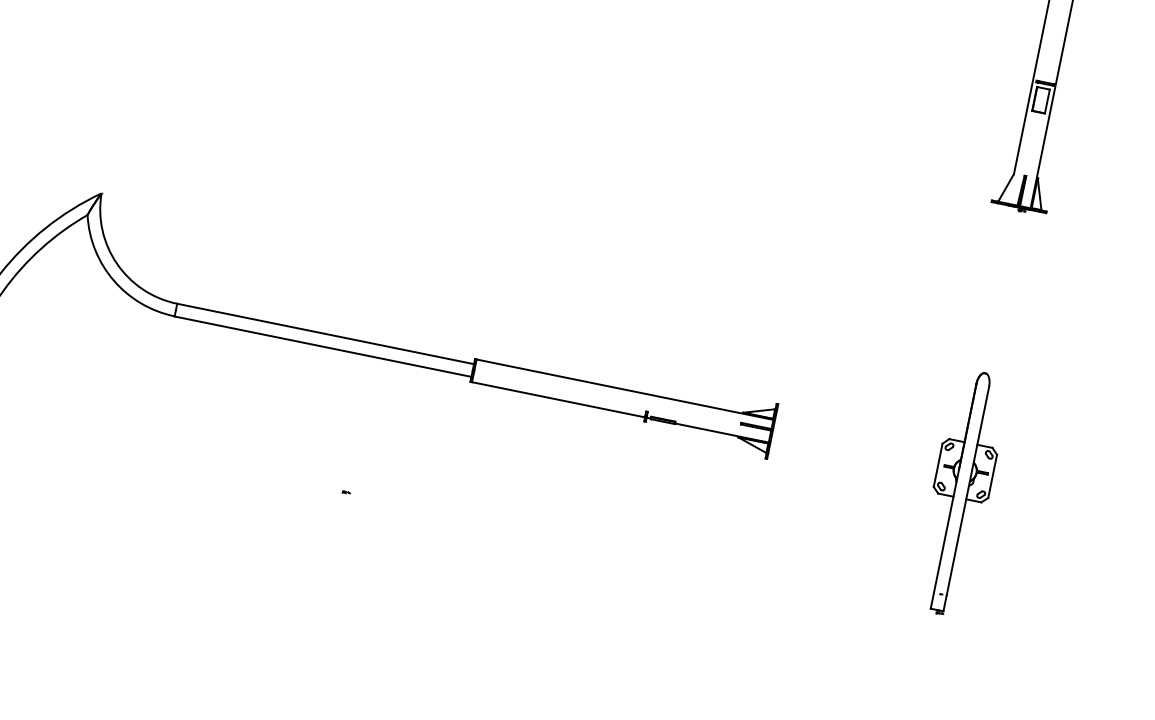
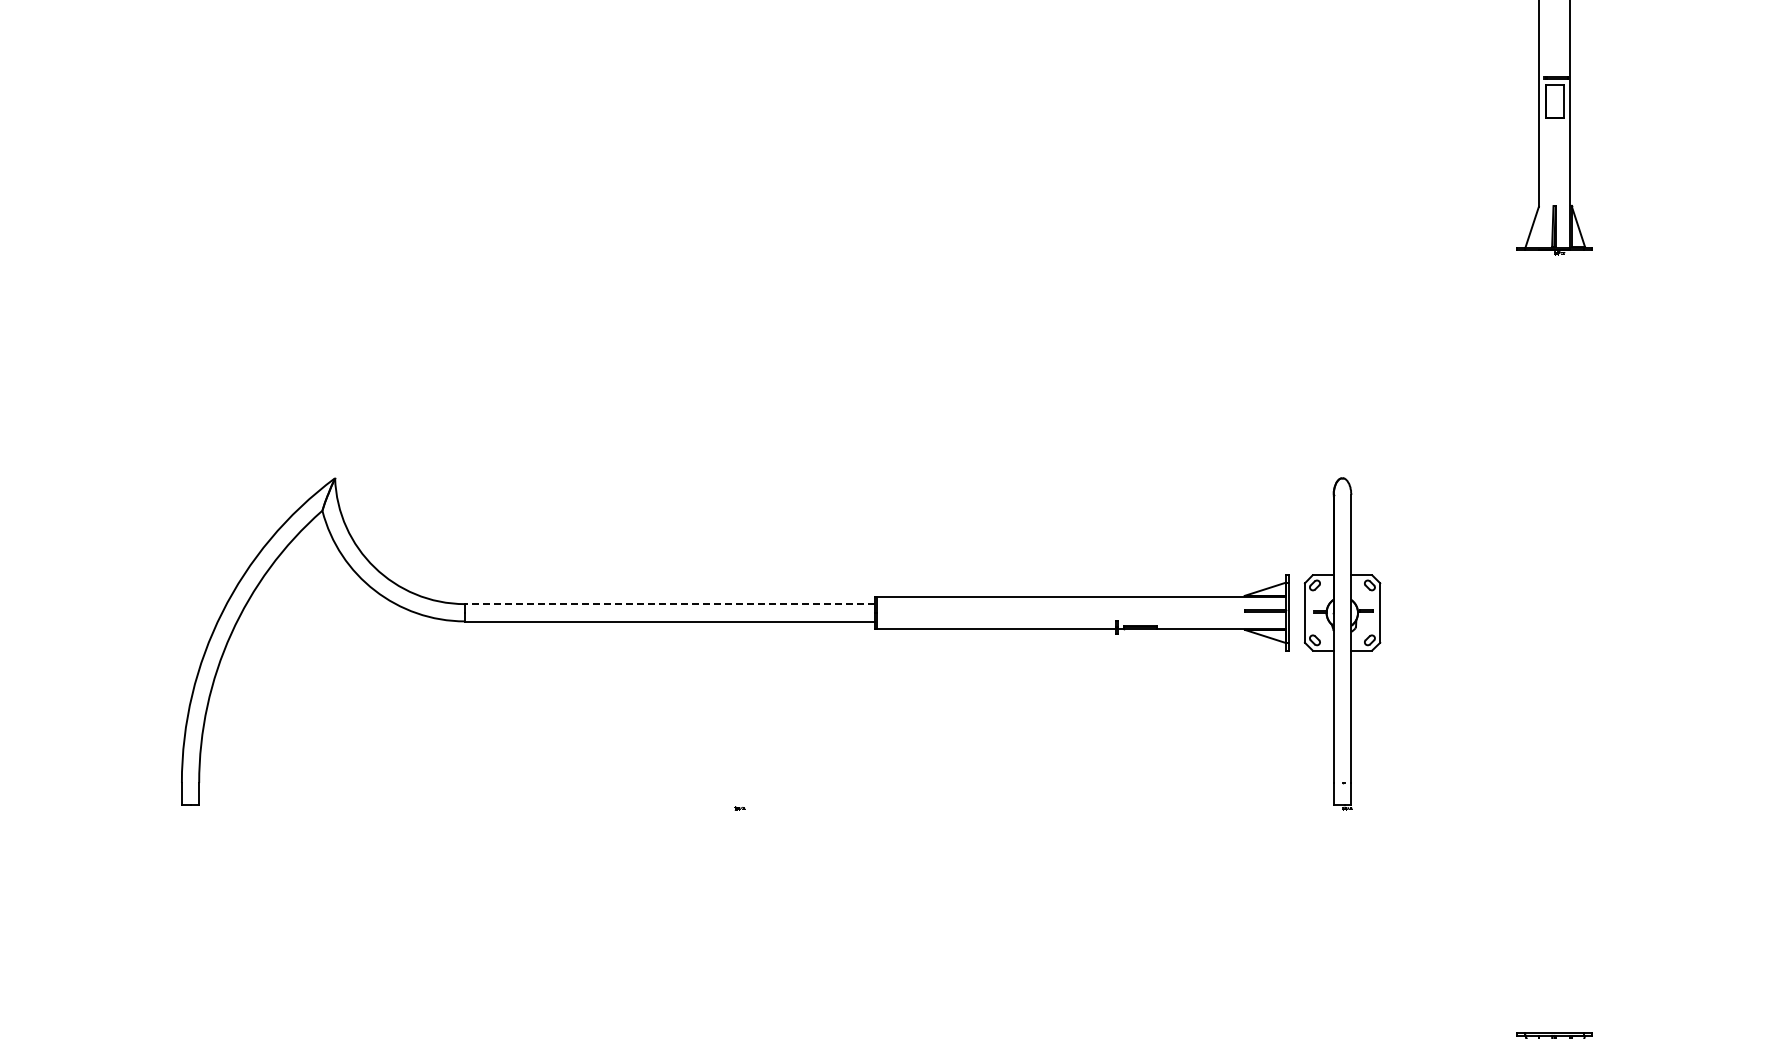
line: (325, 334) -> (669, 604), solid -> dashed
part: (960, 492) -> (1342, 643), moved

